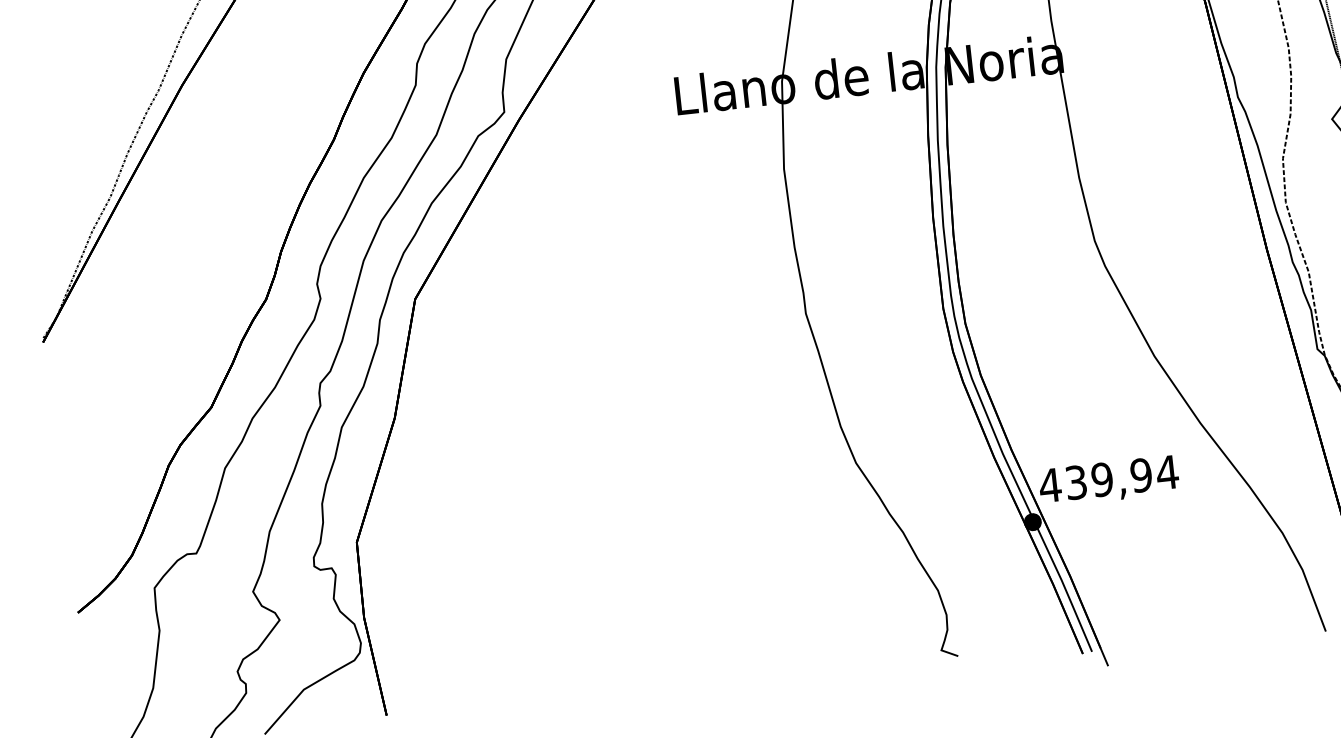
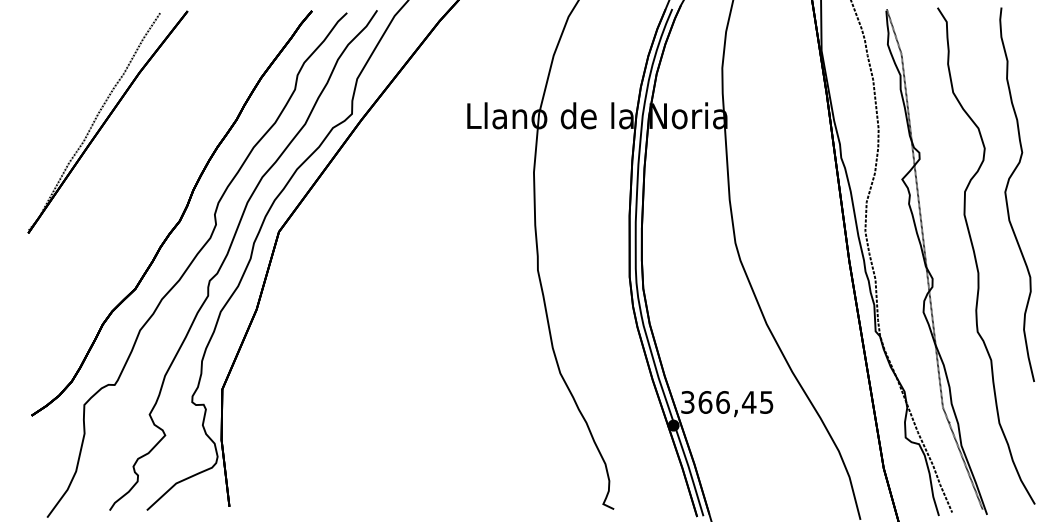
text: (1107, 479) -> (726, 402), 439,94 -> 366,45

